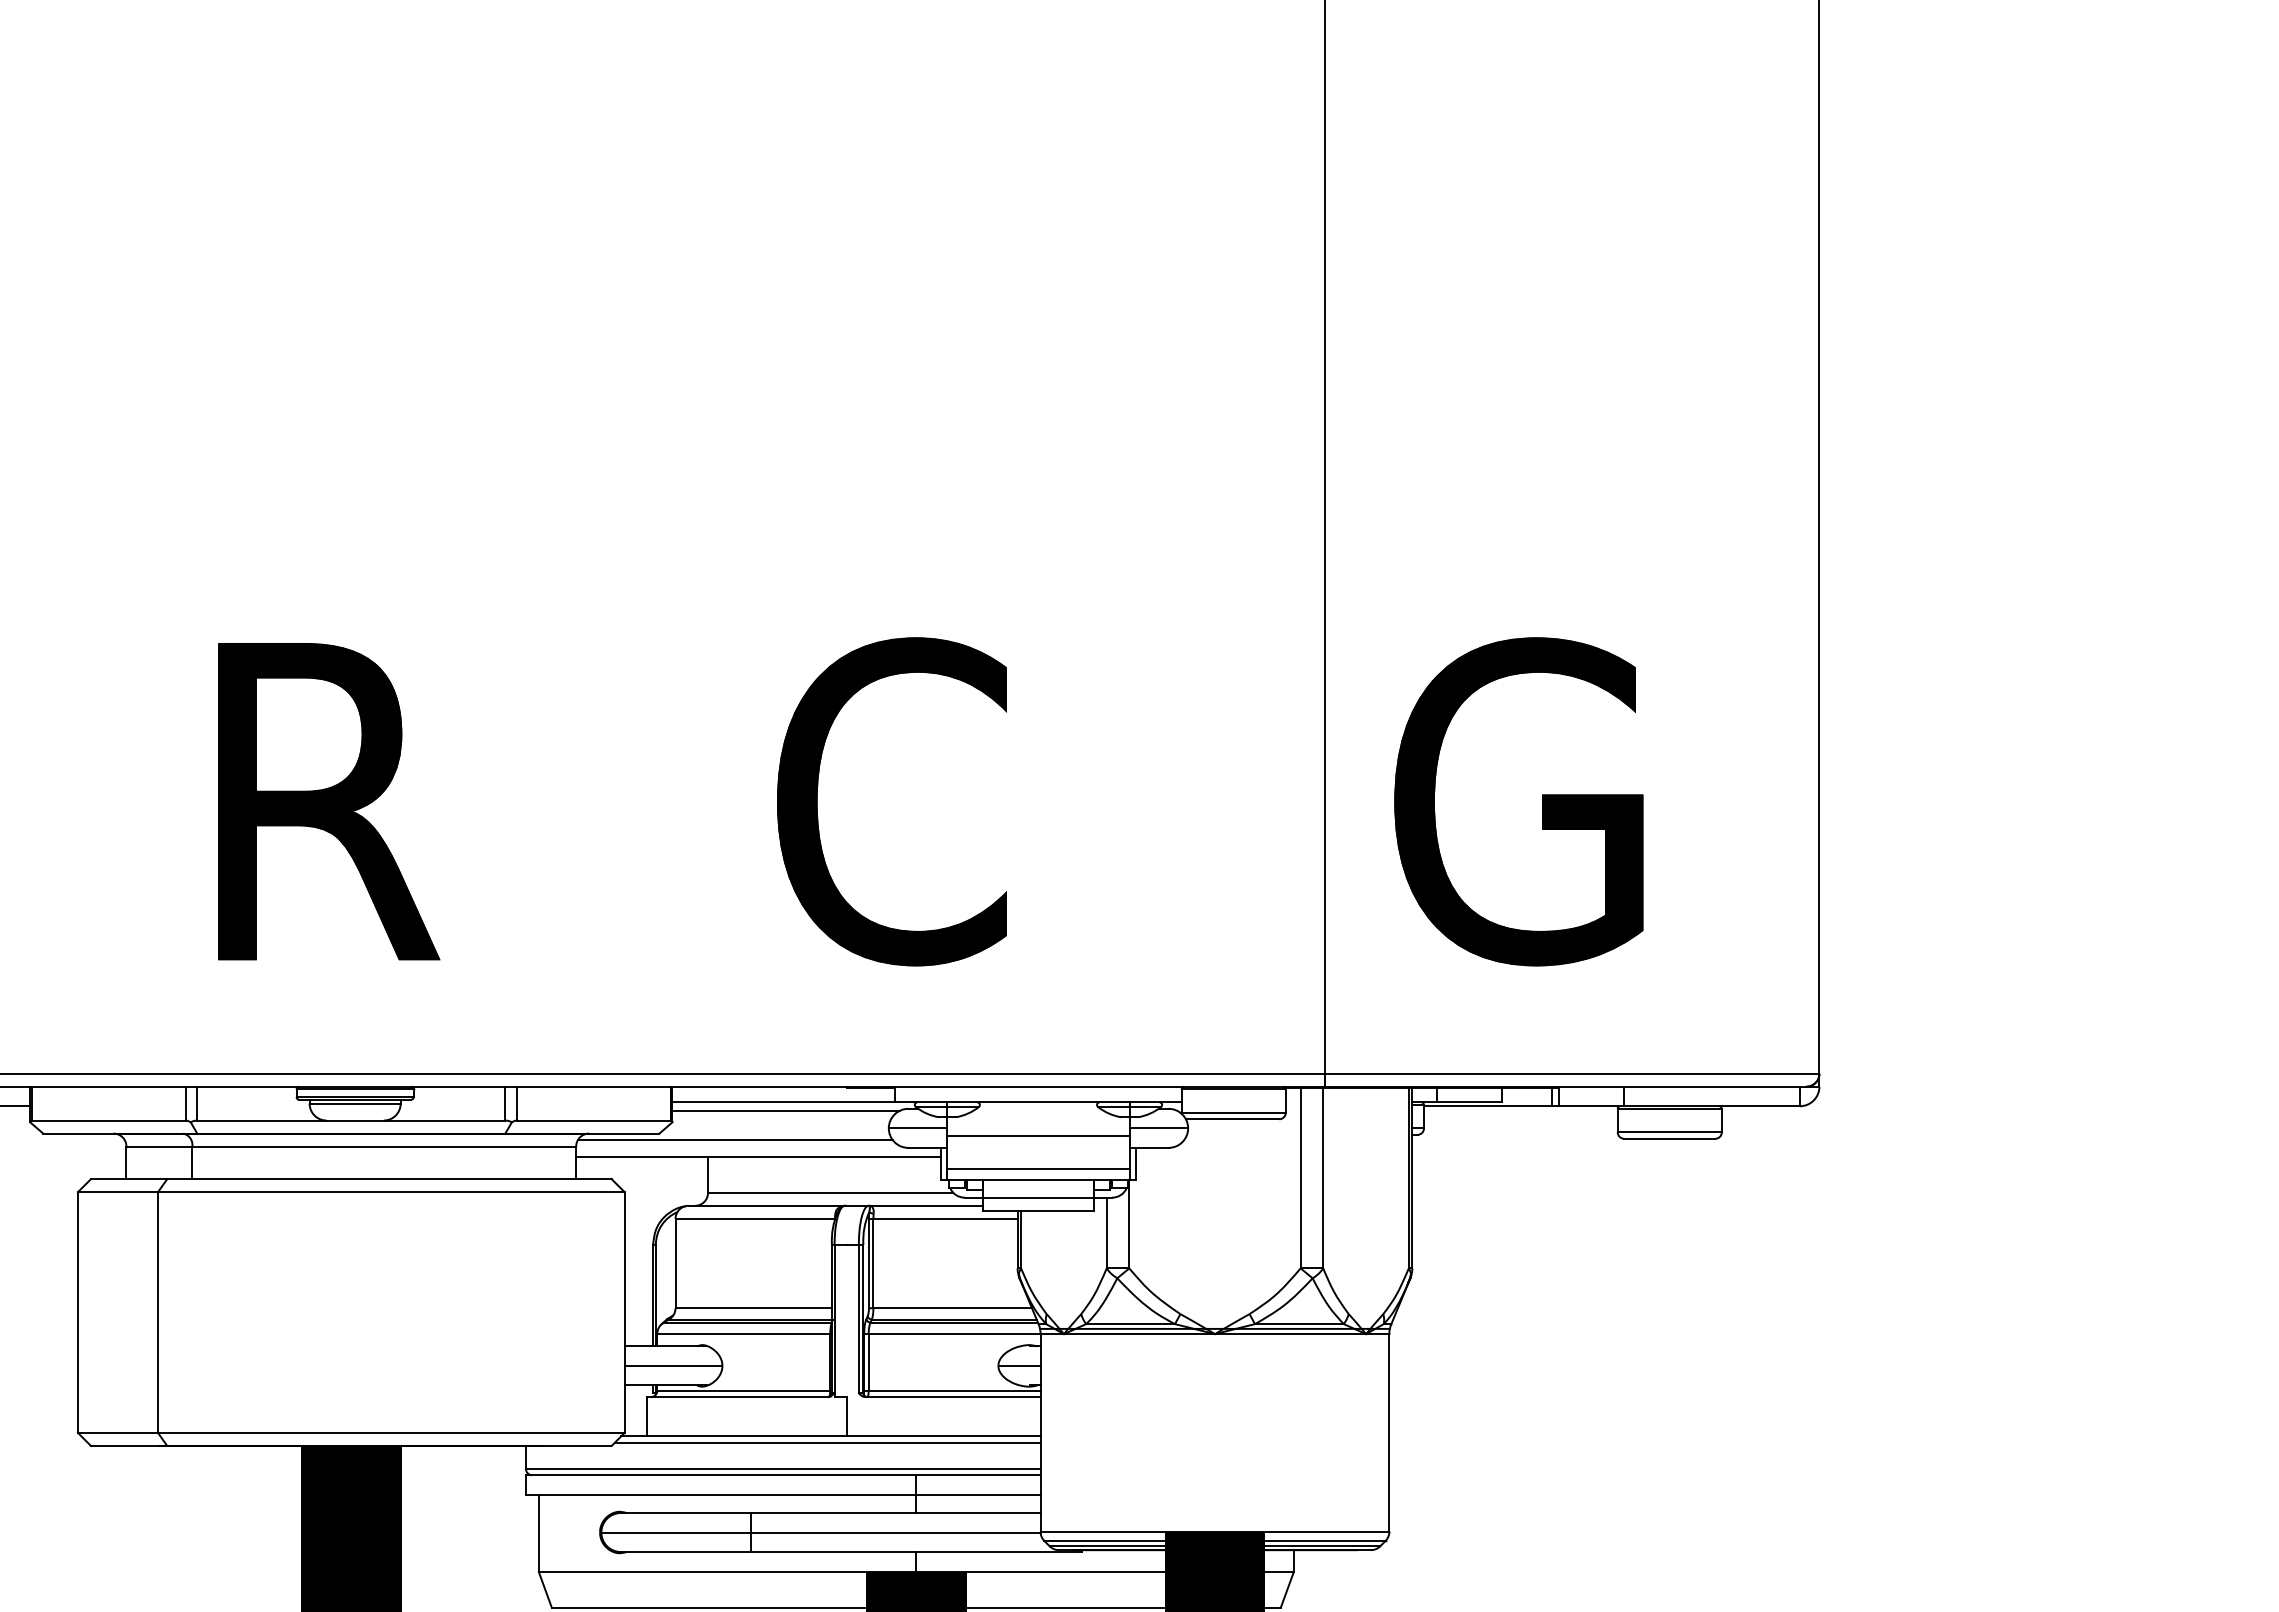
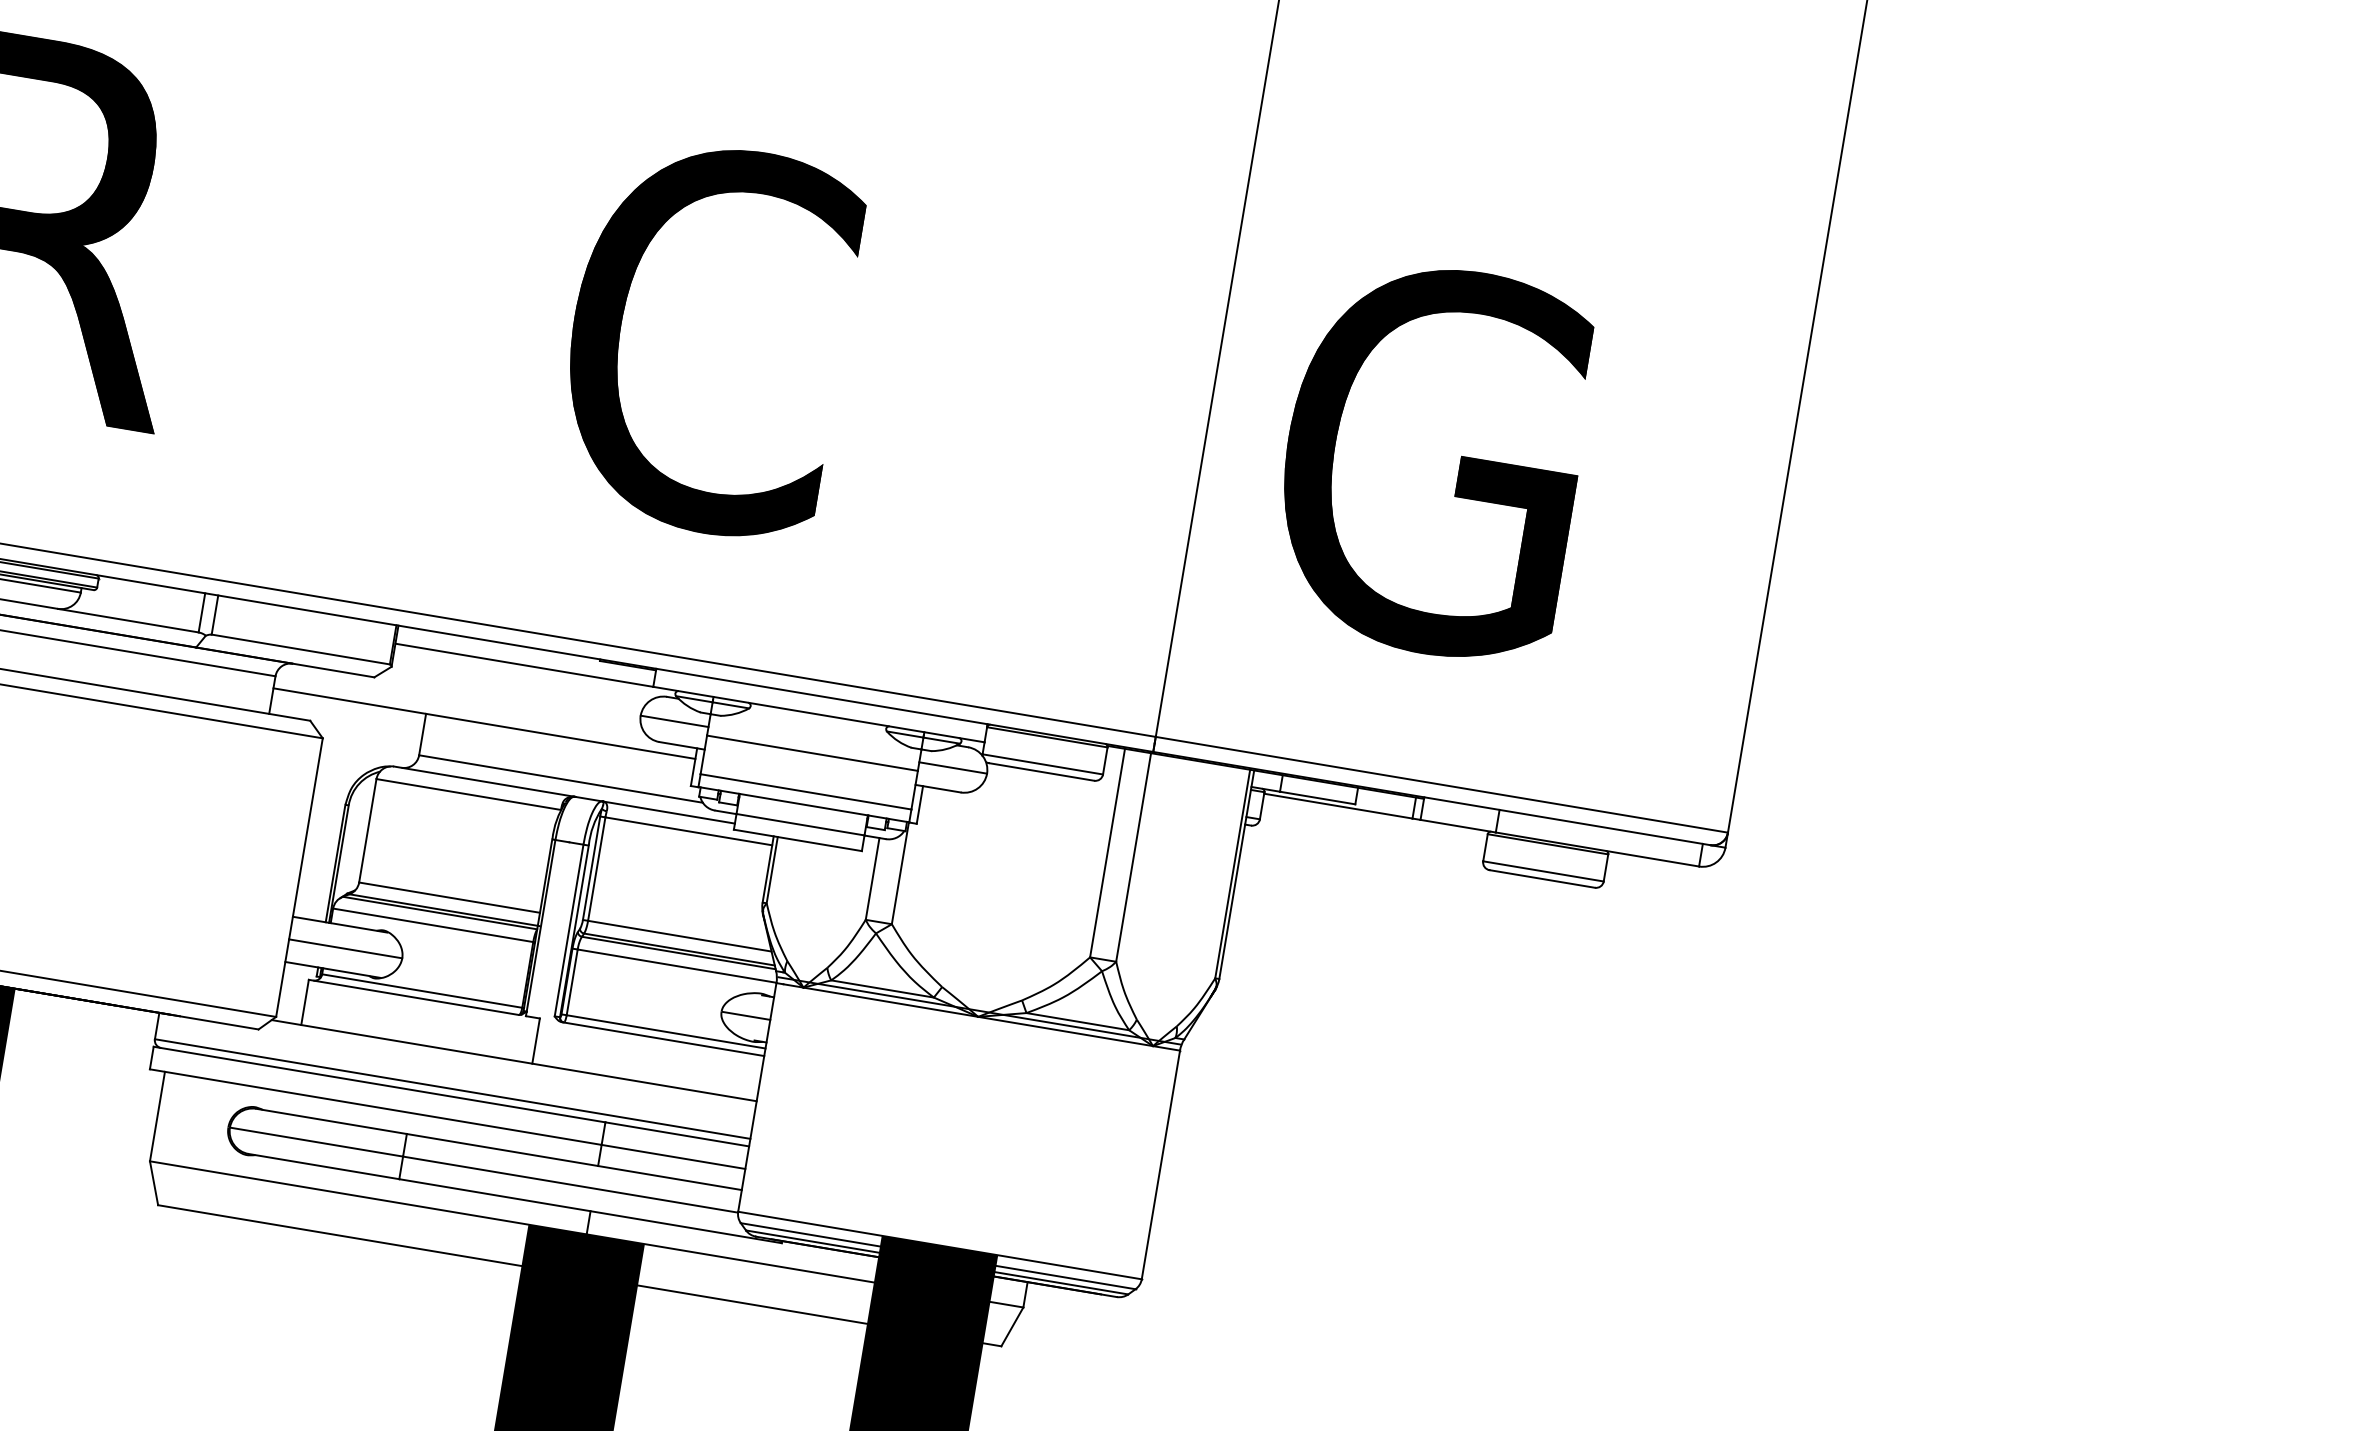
line: (785, 1110) -> (524, 675), removed
line: (734, 1139) -> (460, 698), removed
line: (827, 1442) -> (508, 1067), removed

